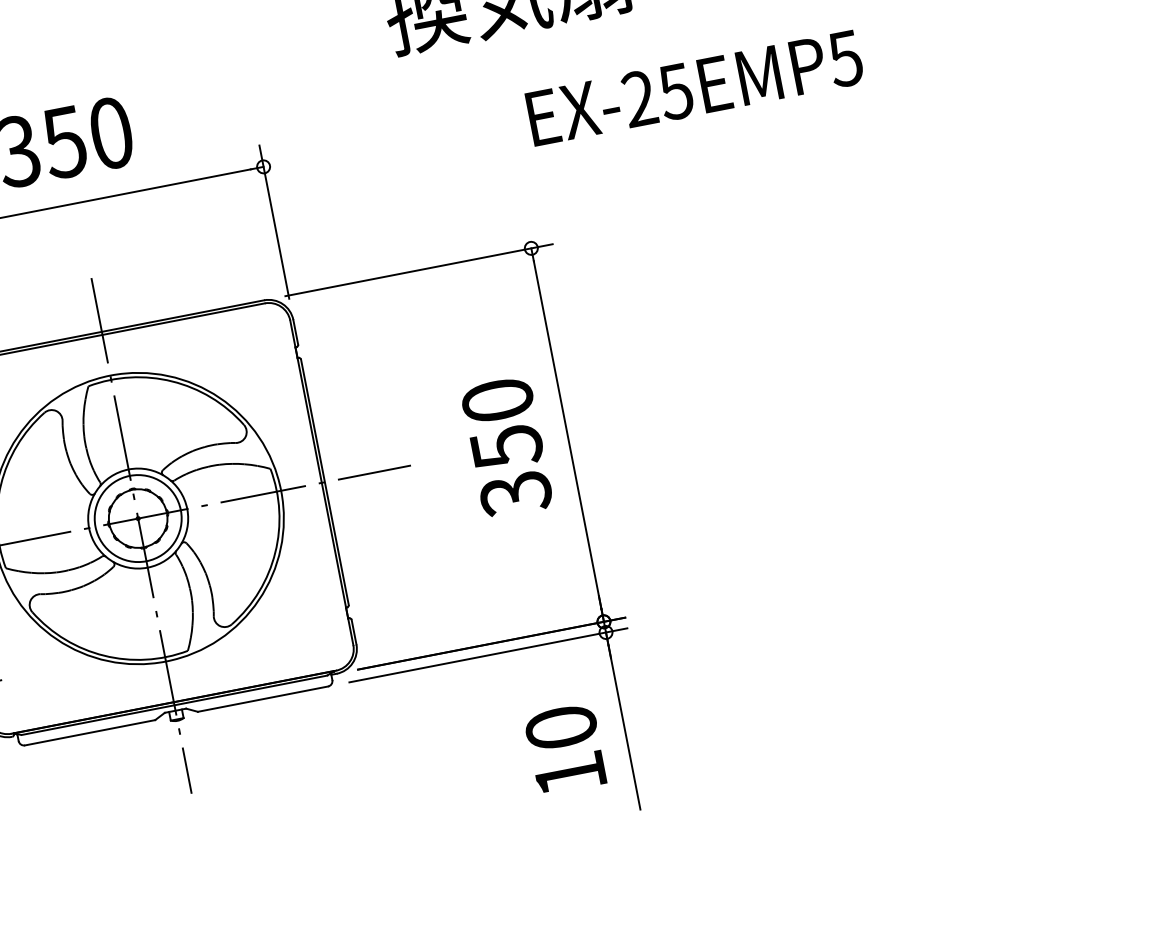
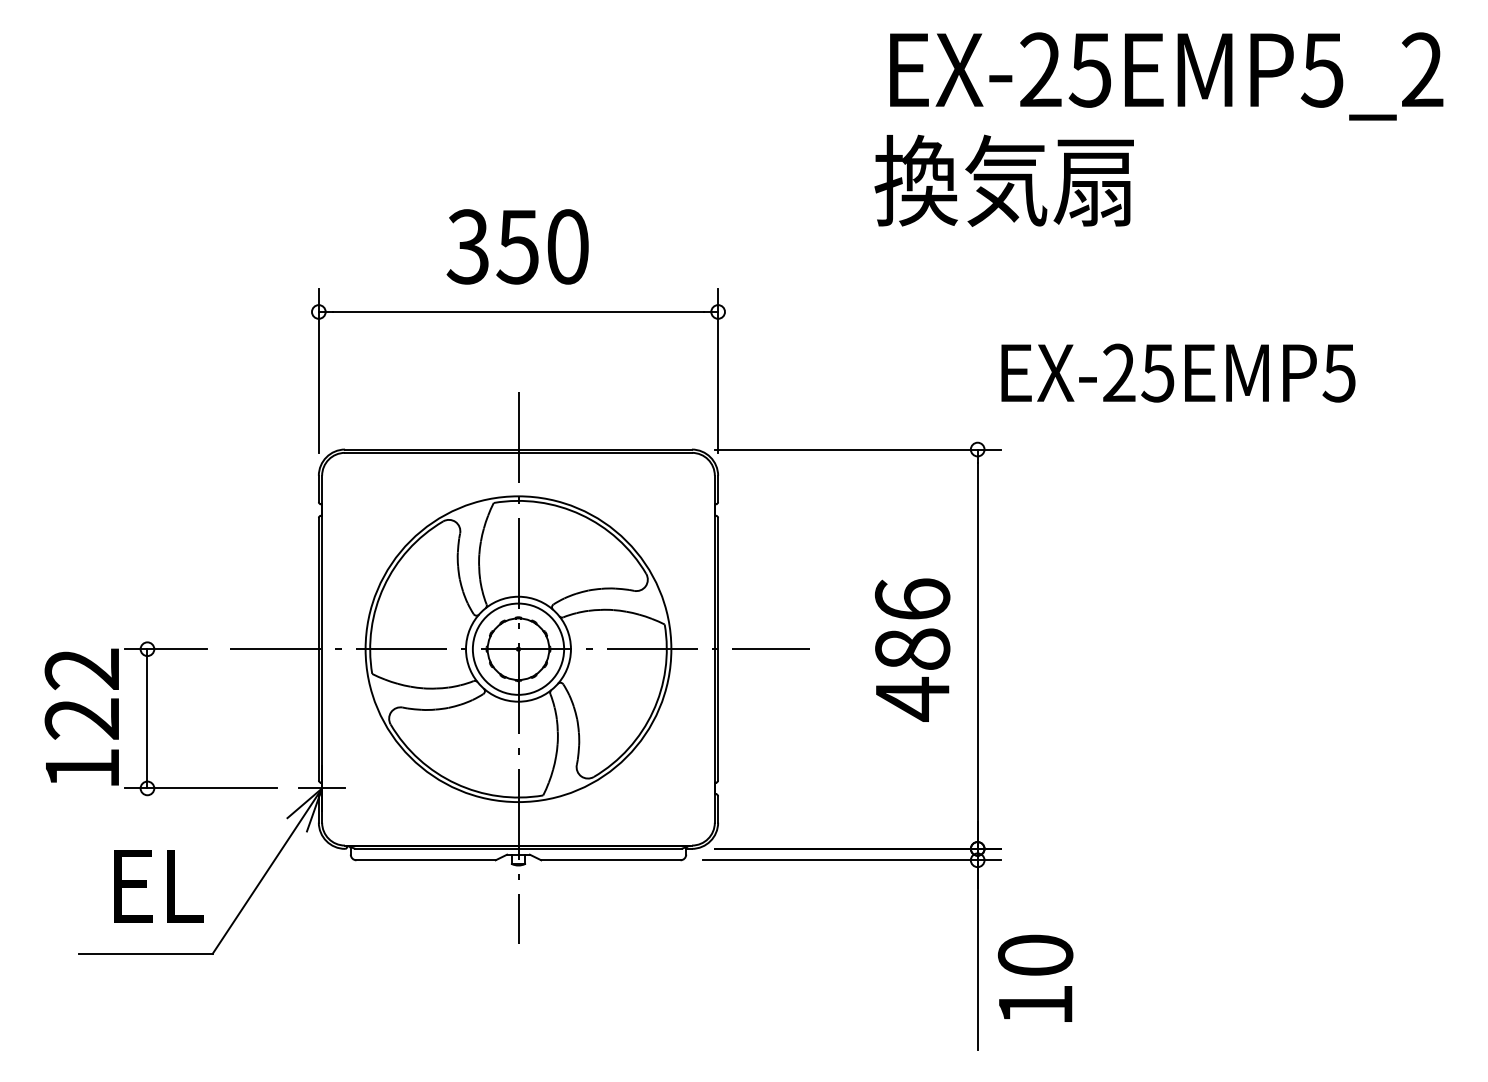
text: (694, 87) -> (1178, 372), moved
text: (506, 447) -> (912, 649), 350 -> 486
text: (565, 748) -> (1035, 977), moved

